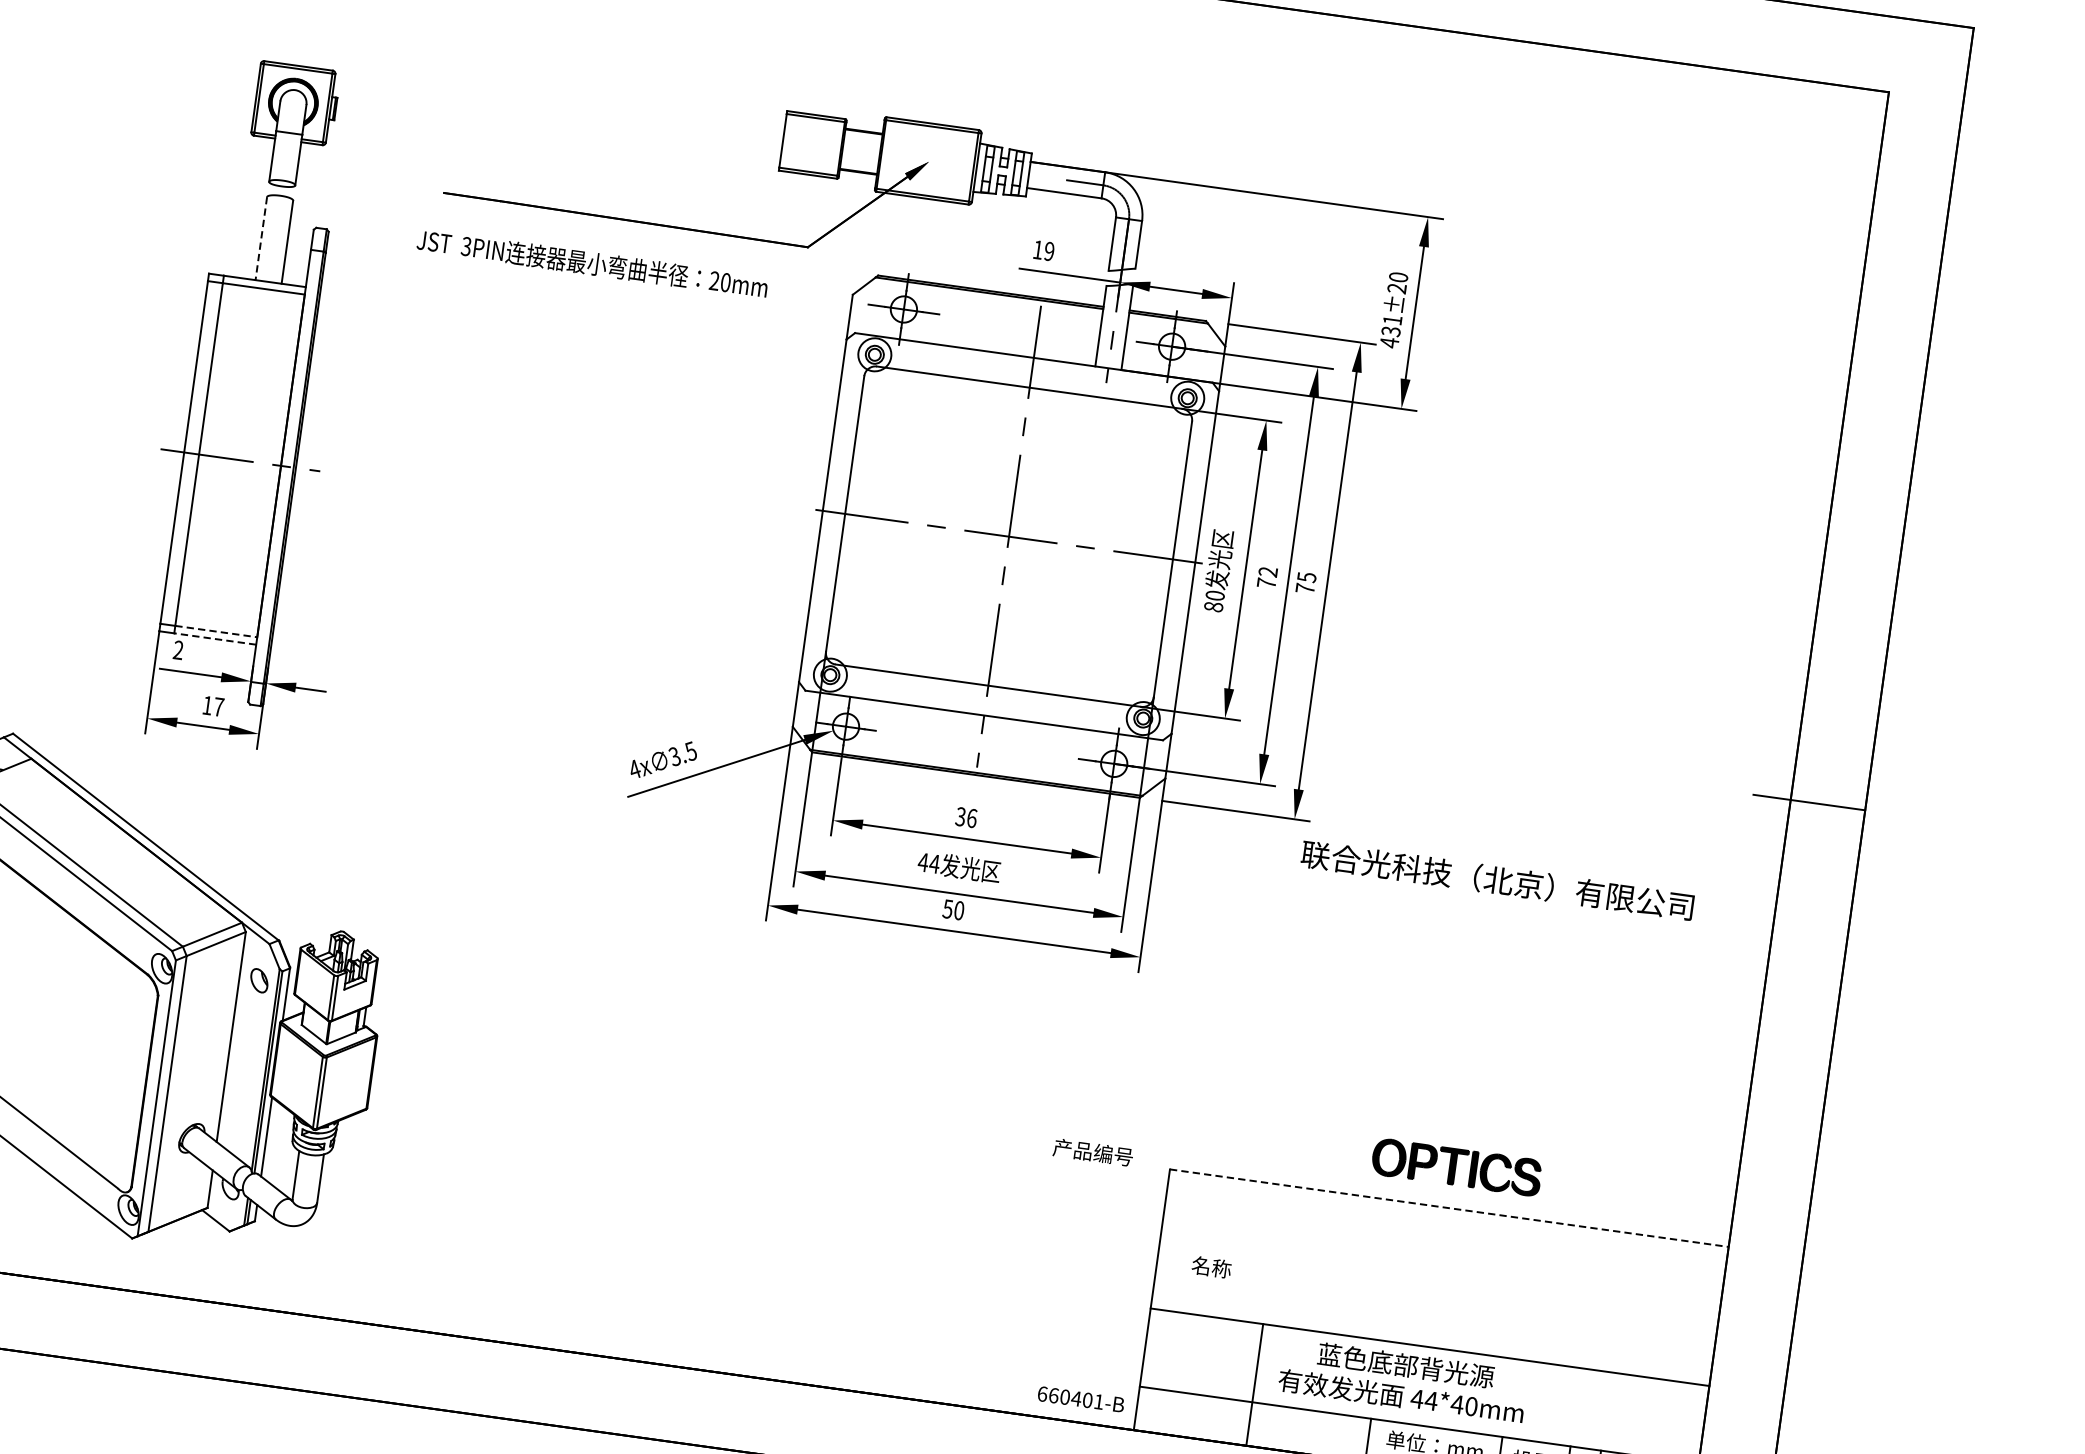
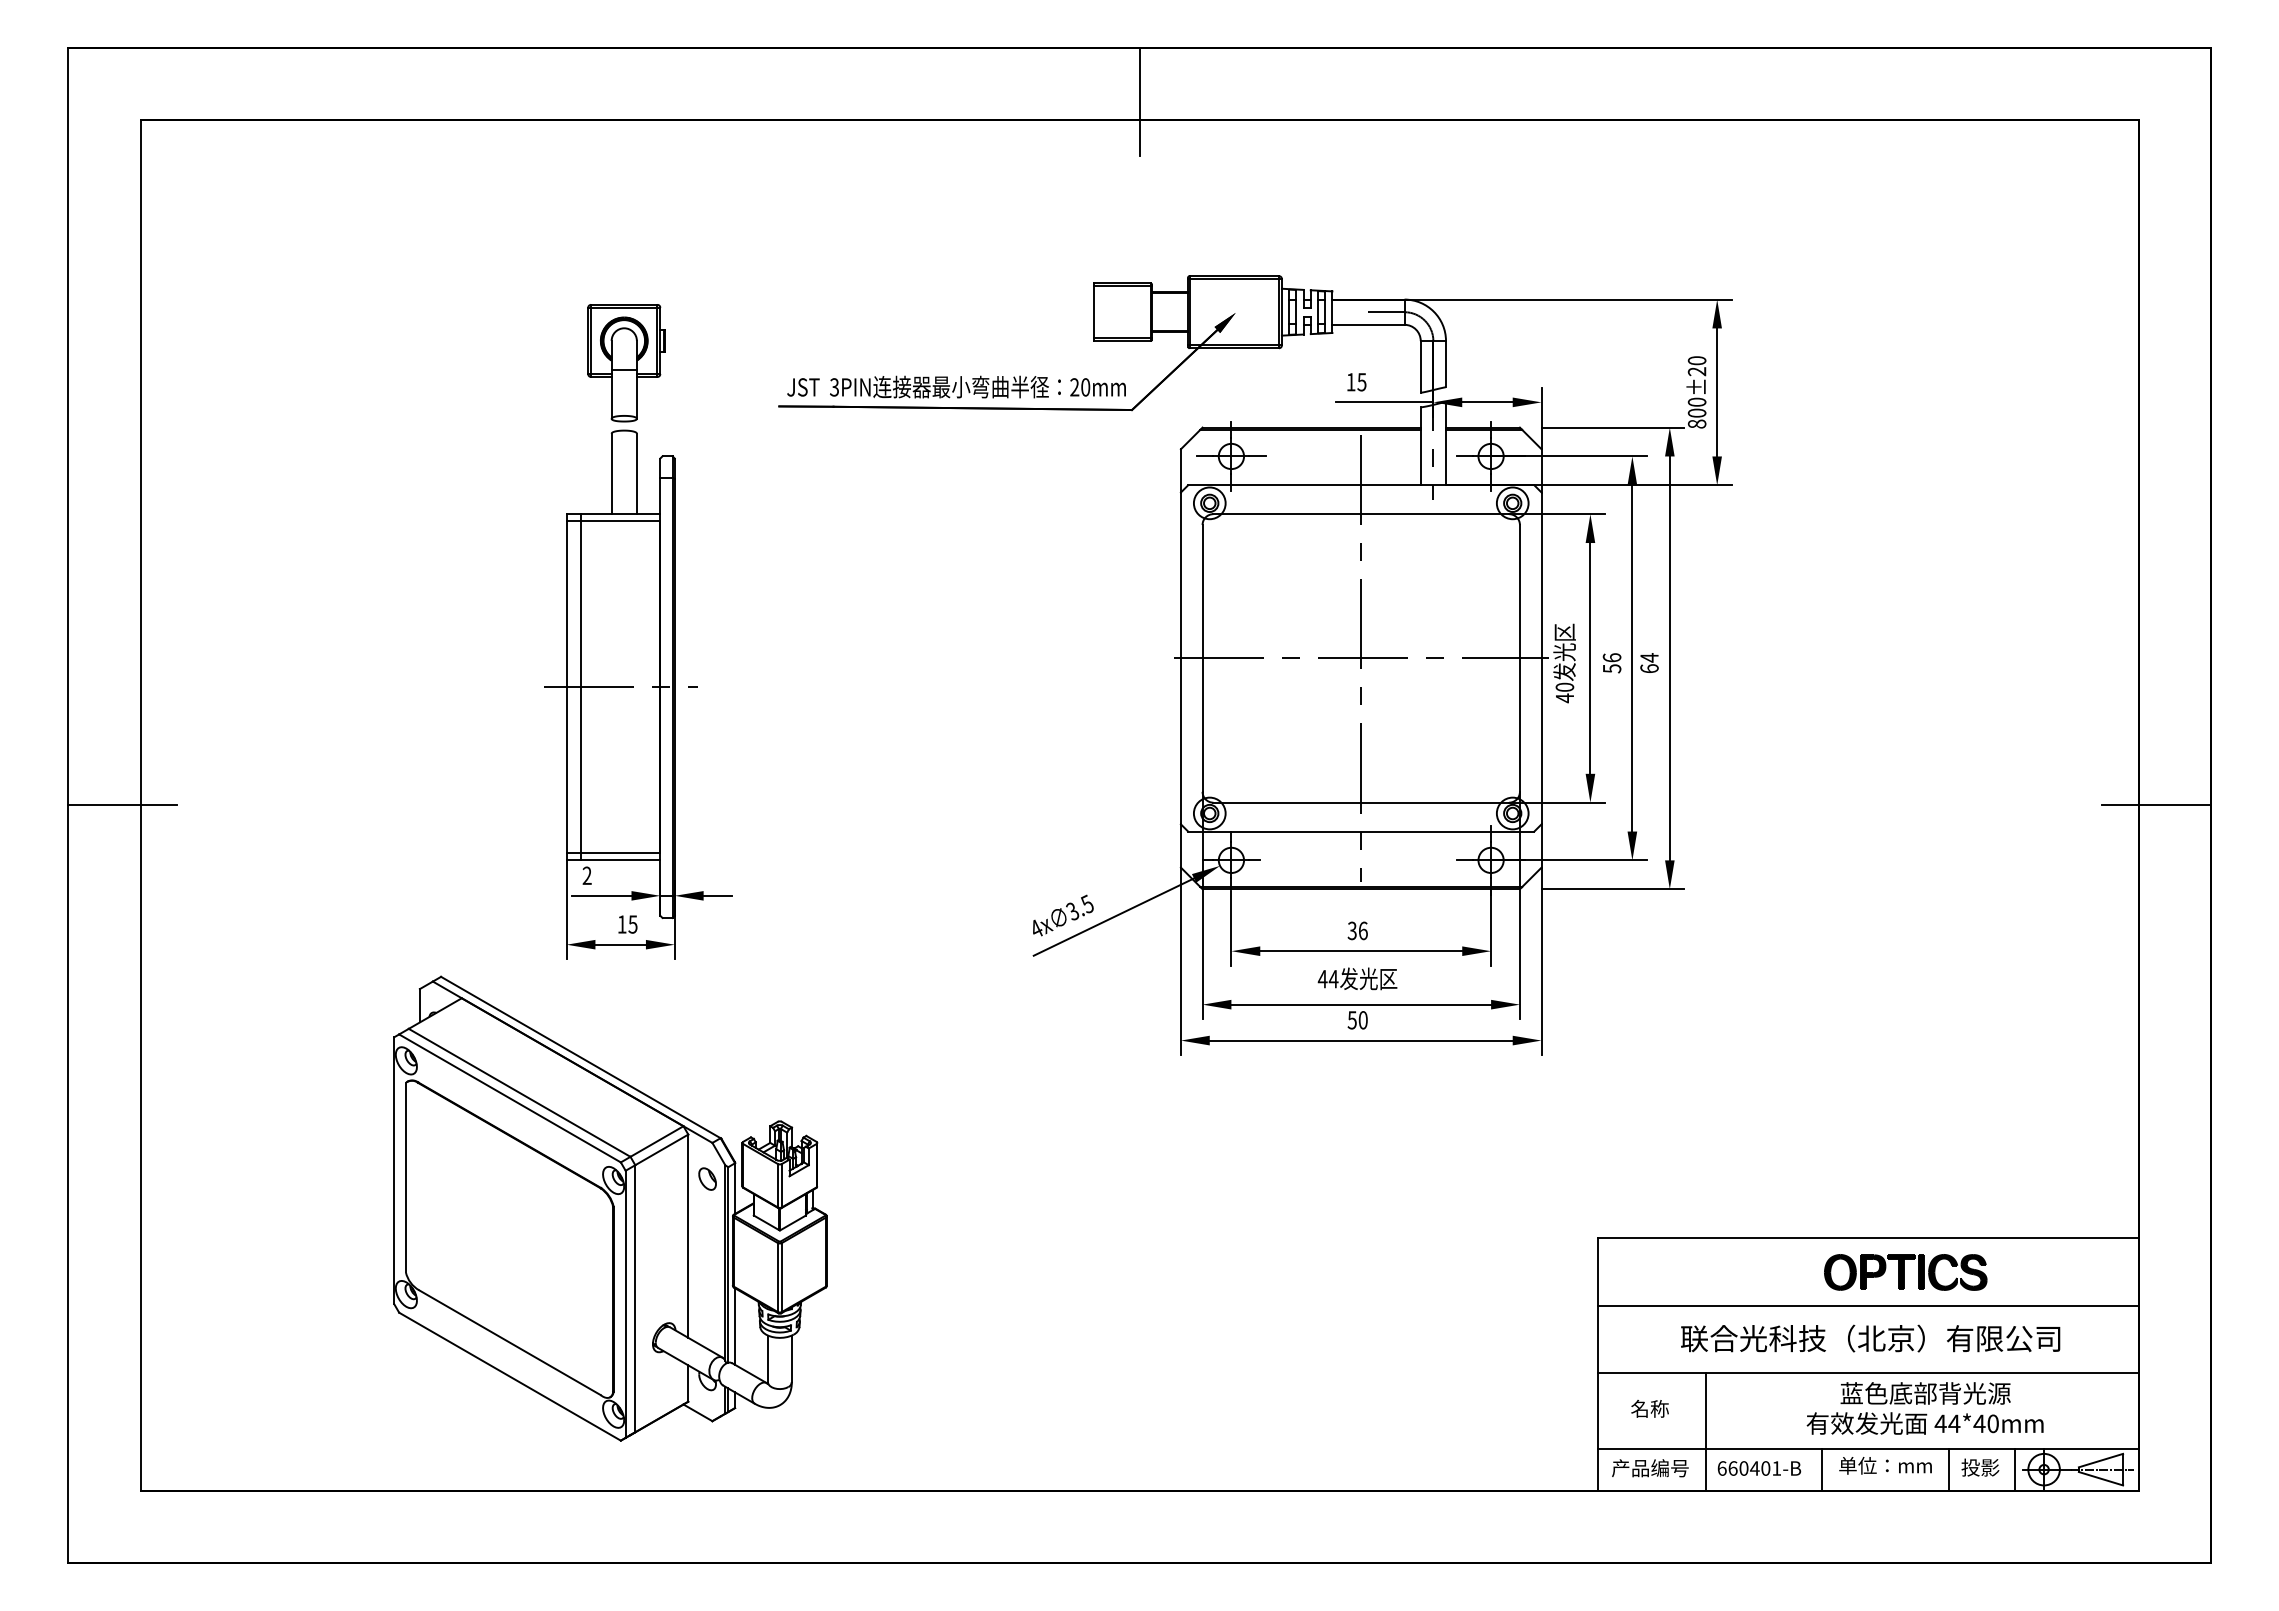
line: (261, 239) -> (611, 474), dashed -> solid
text: (1048, 251) -> (1361, 382), 19 -> 15
text: (592, 263) -> (956, 386), moved
text: (1390, 331) -> (1696, 413), 431±20 -> 800±20
text: (1266, 577) -> (1611, 663), 72 -> 56
text: (1306, 583) -> (1649, 663), 75 -> 64
text: (1213, 607) -> (1564, 698), 80 -> 40
line: (216, 632) -> (620, 853), dashed -> solid
line: (215, 639) -> (620, 860), dashed -> solid
text: (218, 707) -> (632, 924), 17 -> 15
text: (1497, 880) -> (1870, 1338), moved
text: (1093, 1152) -> (1650, 1468), moved
part: (1456, 1167) -> (1905, 1272), moved
line: (1449, 1208) -> (1868, 1238), dashed -> solid
text: (1211, 1266) -> (1649, 1408), moved
line: (1439, 1277) -> (1867, 1305), added
text: (1402, 1380) -> (1924, 1408), moved
text: (1081, 1399) -> (1759, 1468), moved

